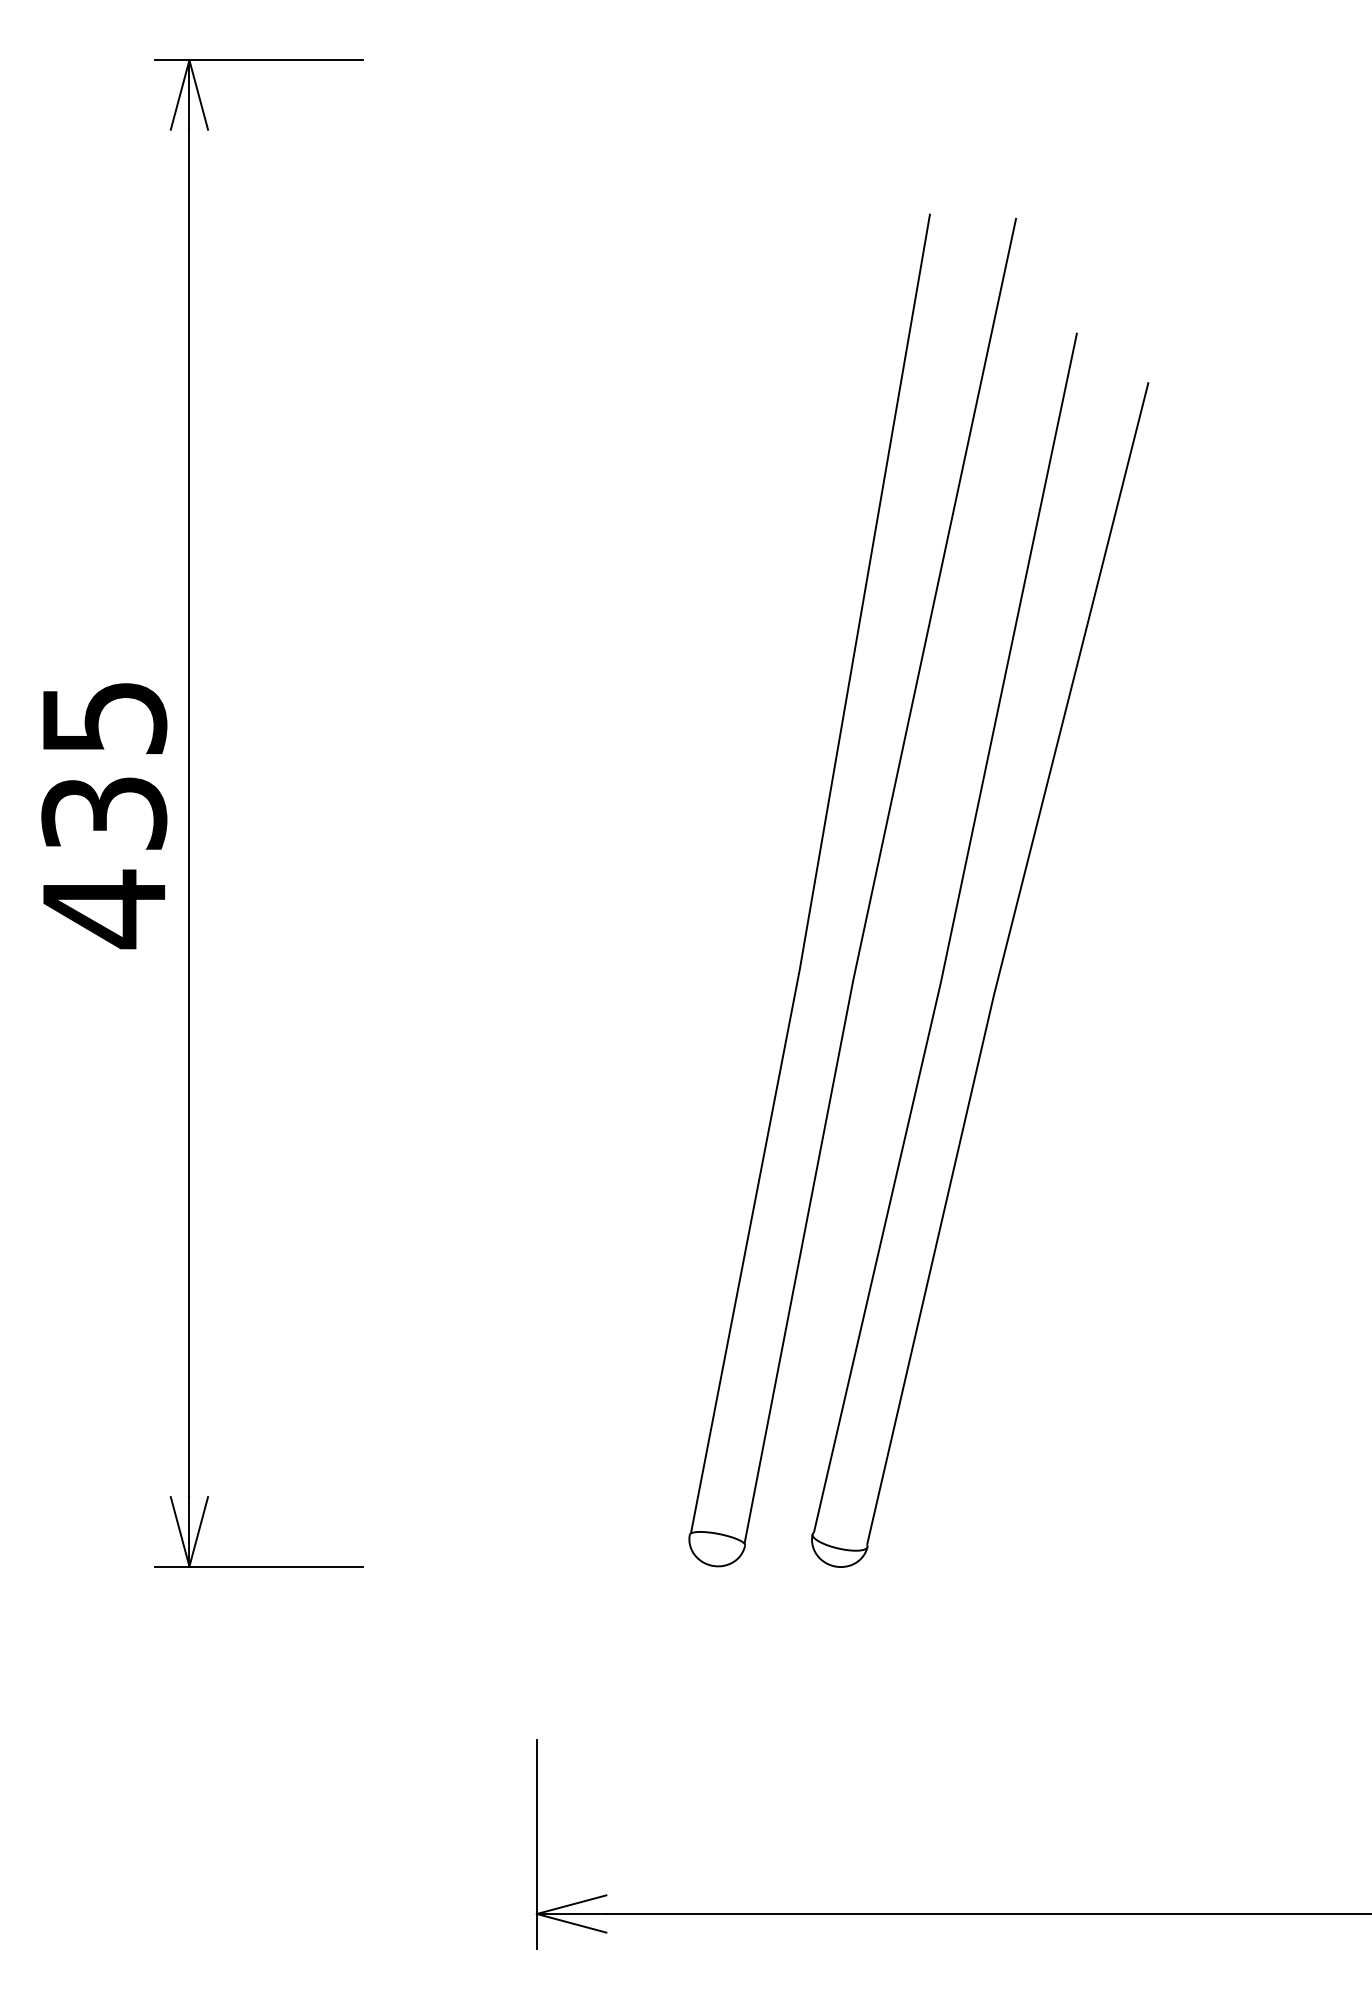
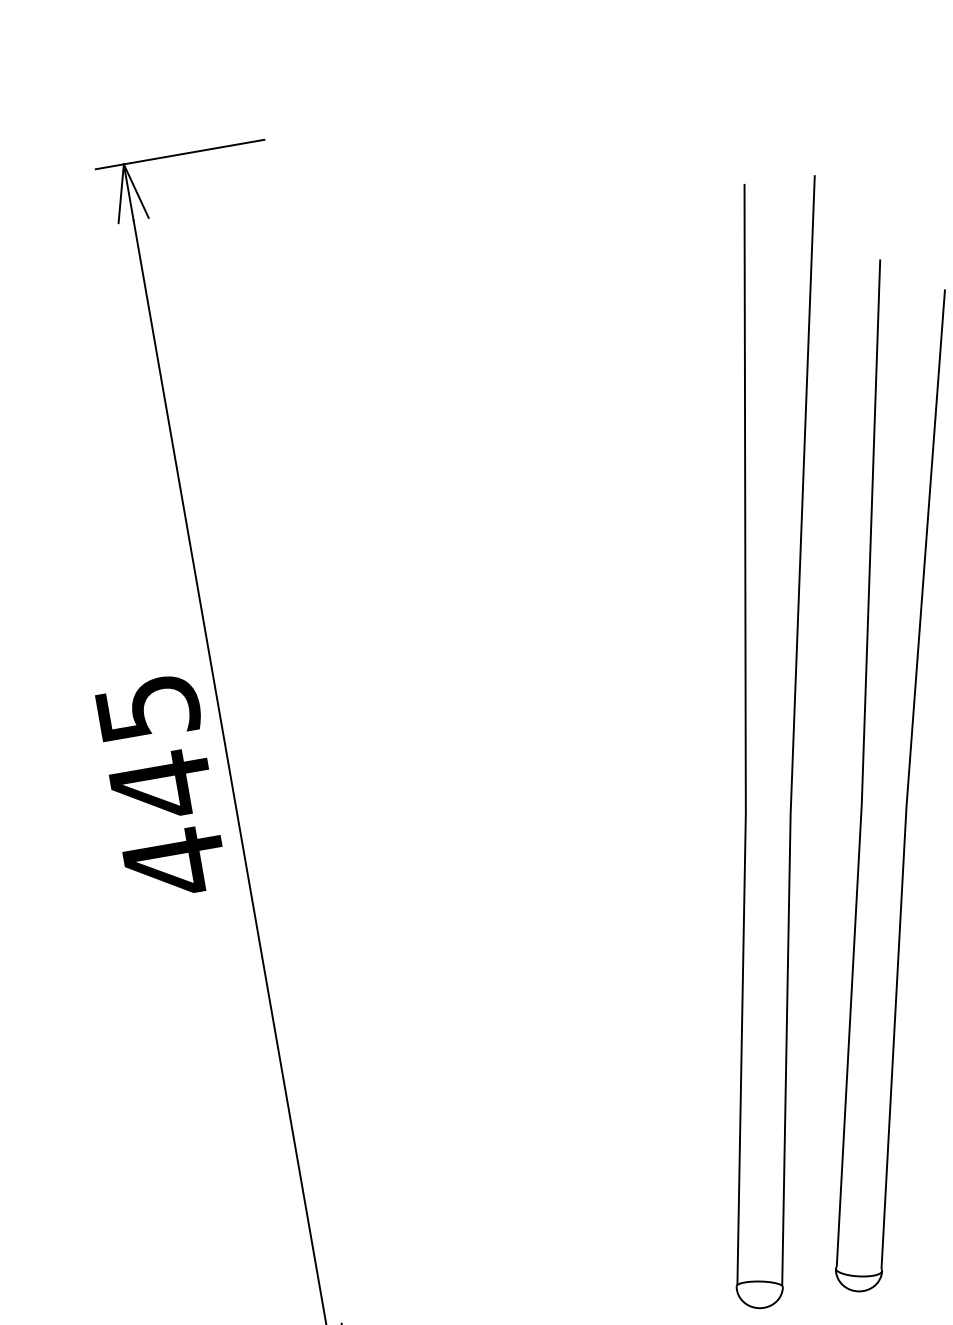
text: (104, 813) -> (161, 785), 435 -> 445

